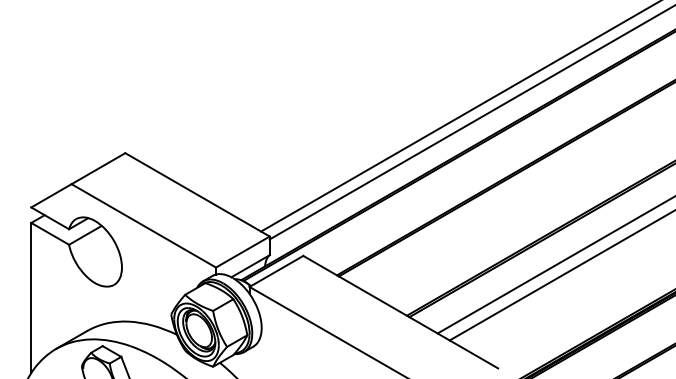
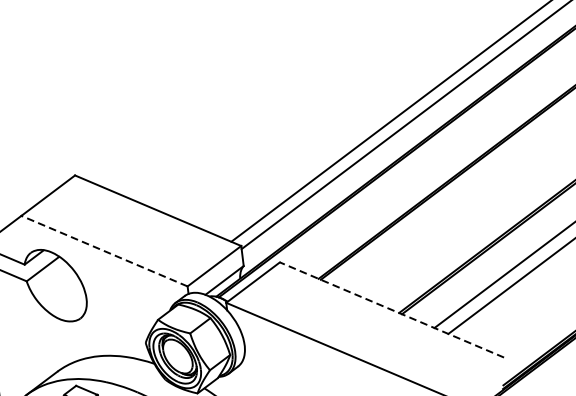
line: (143, 225) -> (104, 250), solid -> dashed
line: (400, 311) -> (391, 309), solid -> dashed

